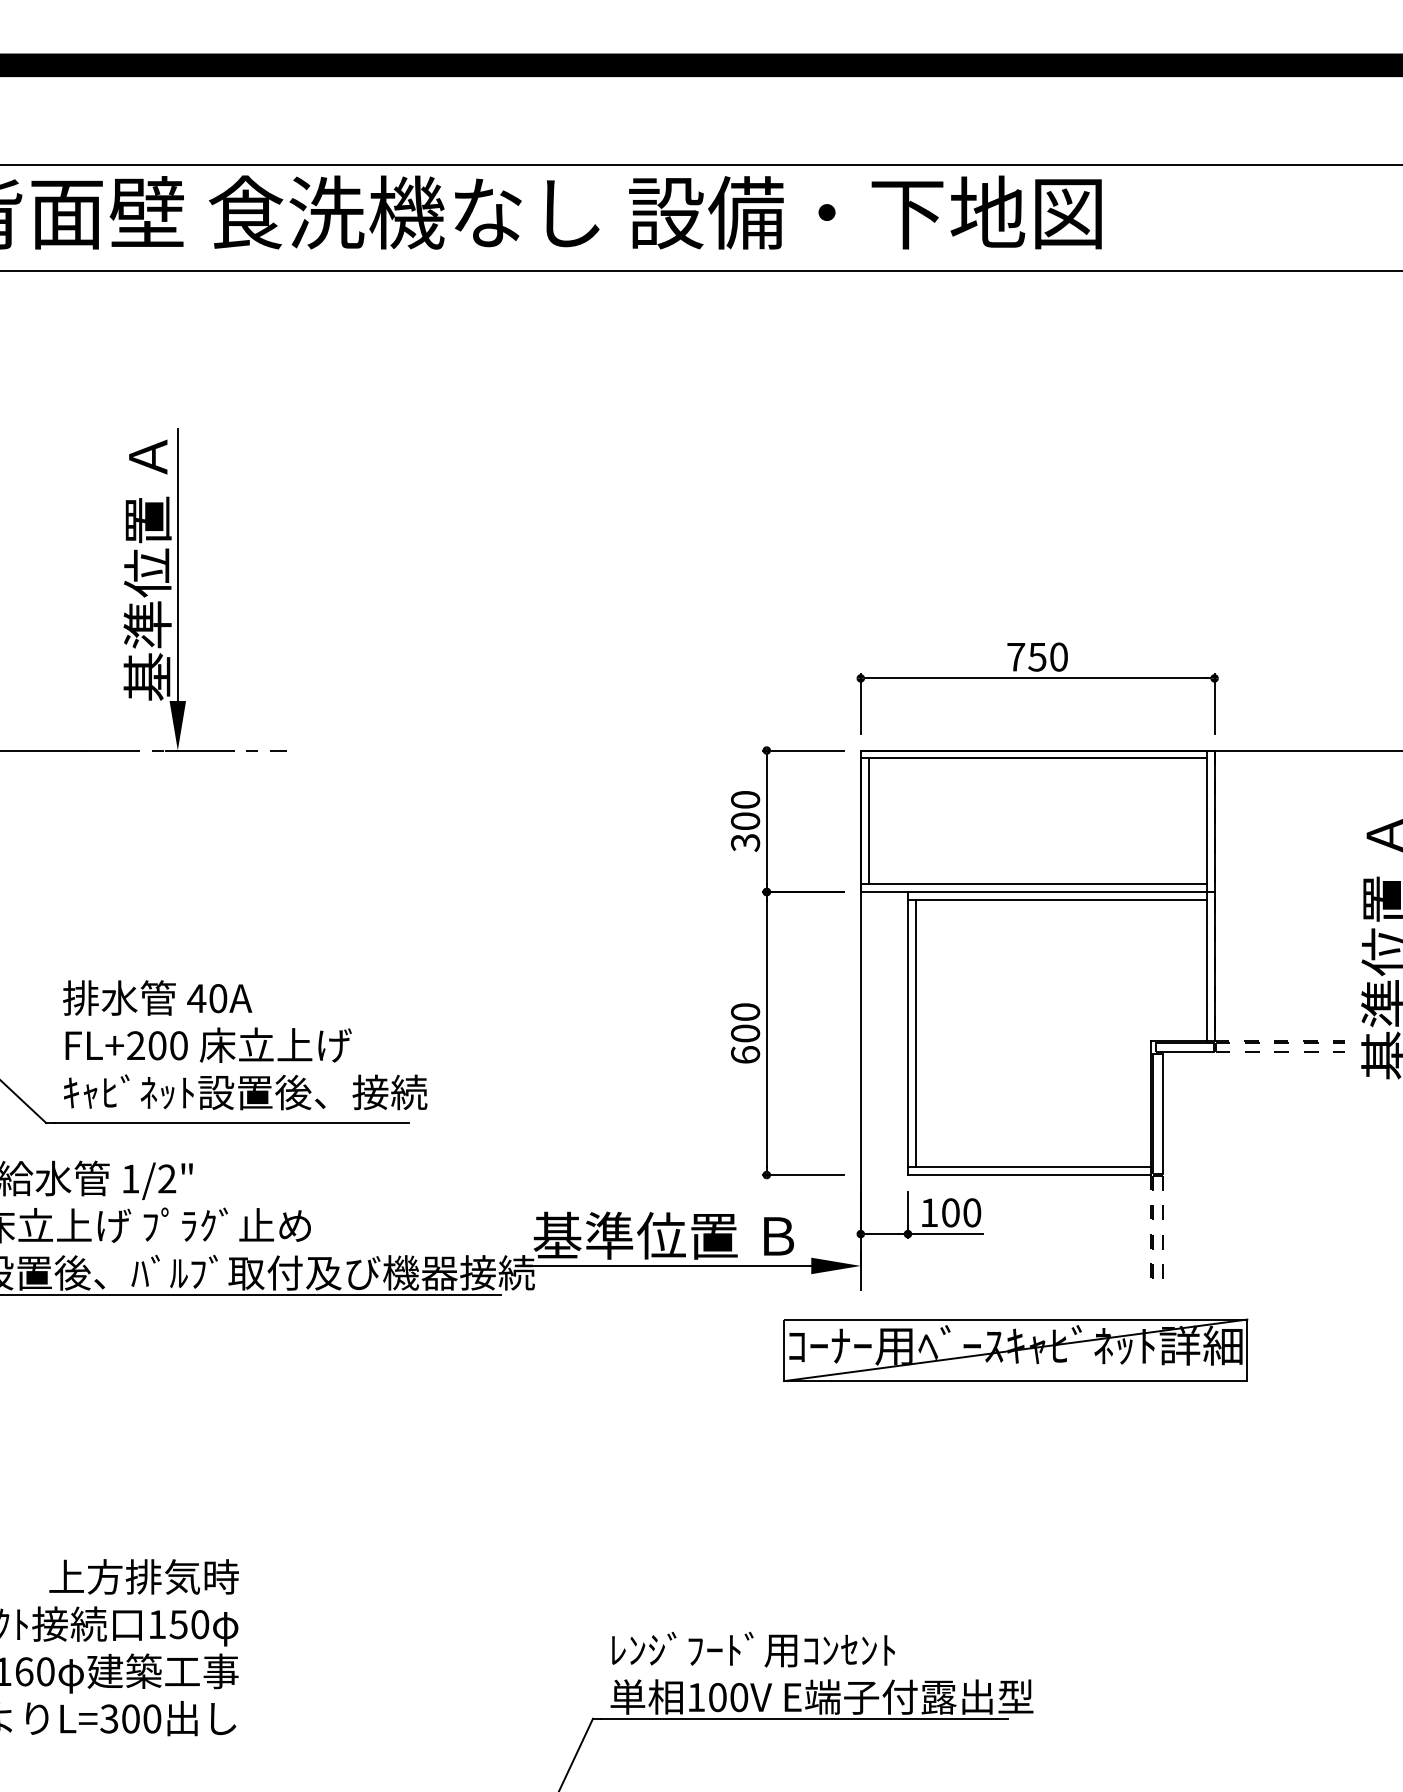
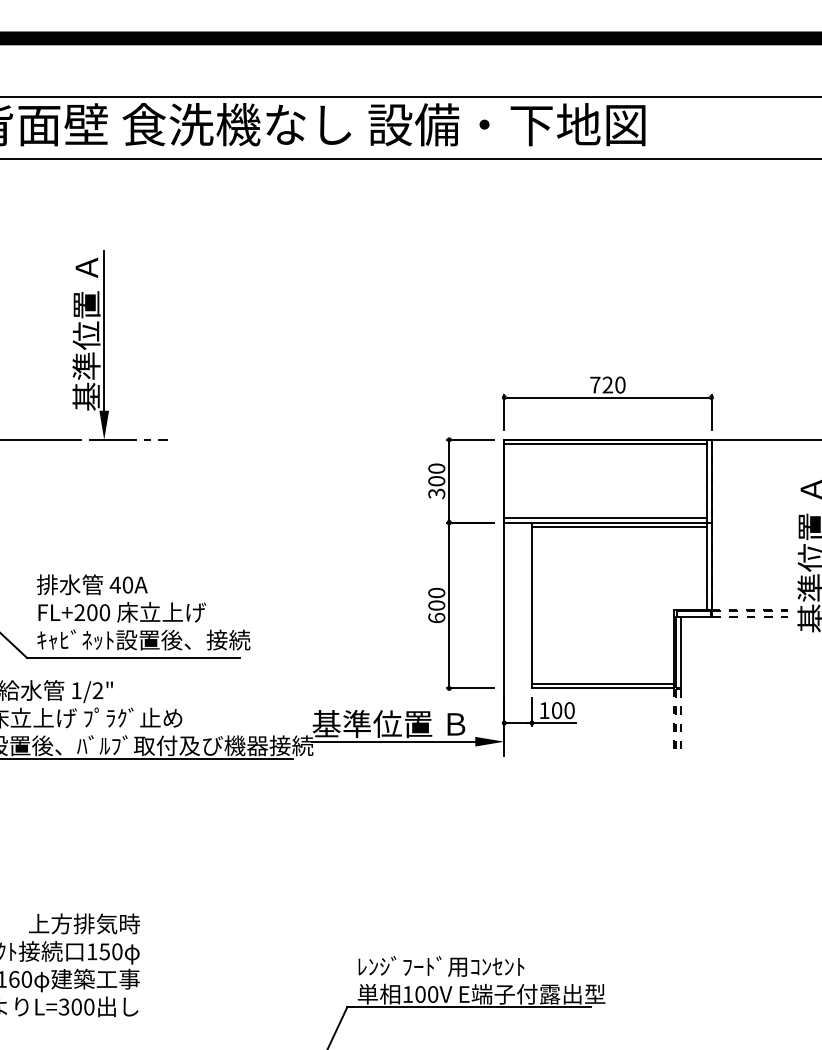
text: (1036, 656) -> (607, 384), 750 -> 720
line: (869, 821) -> (509, 481), removed
line: (915, 1033) -> (536, 605), removed
part: (1014, 1350) -> (594, 791), removed

